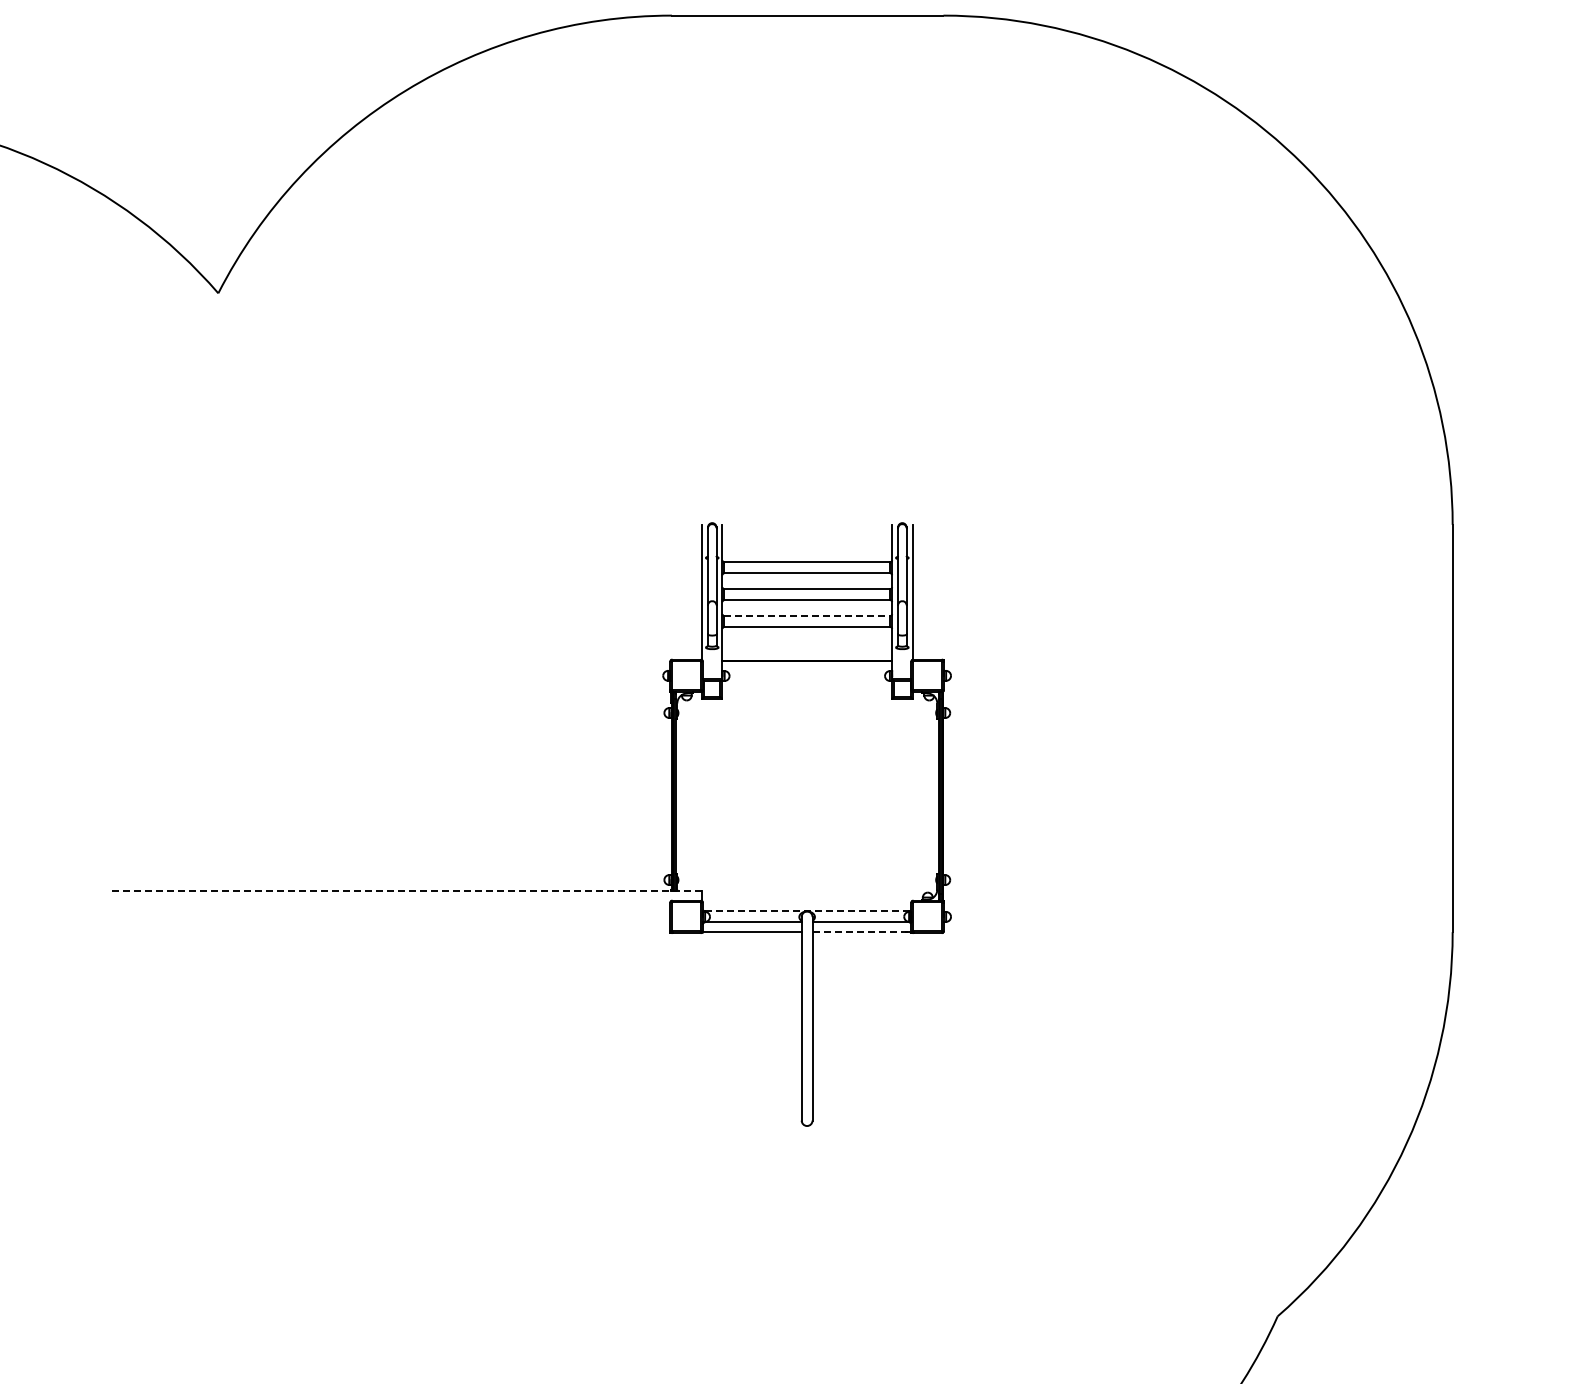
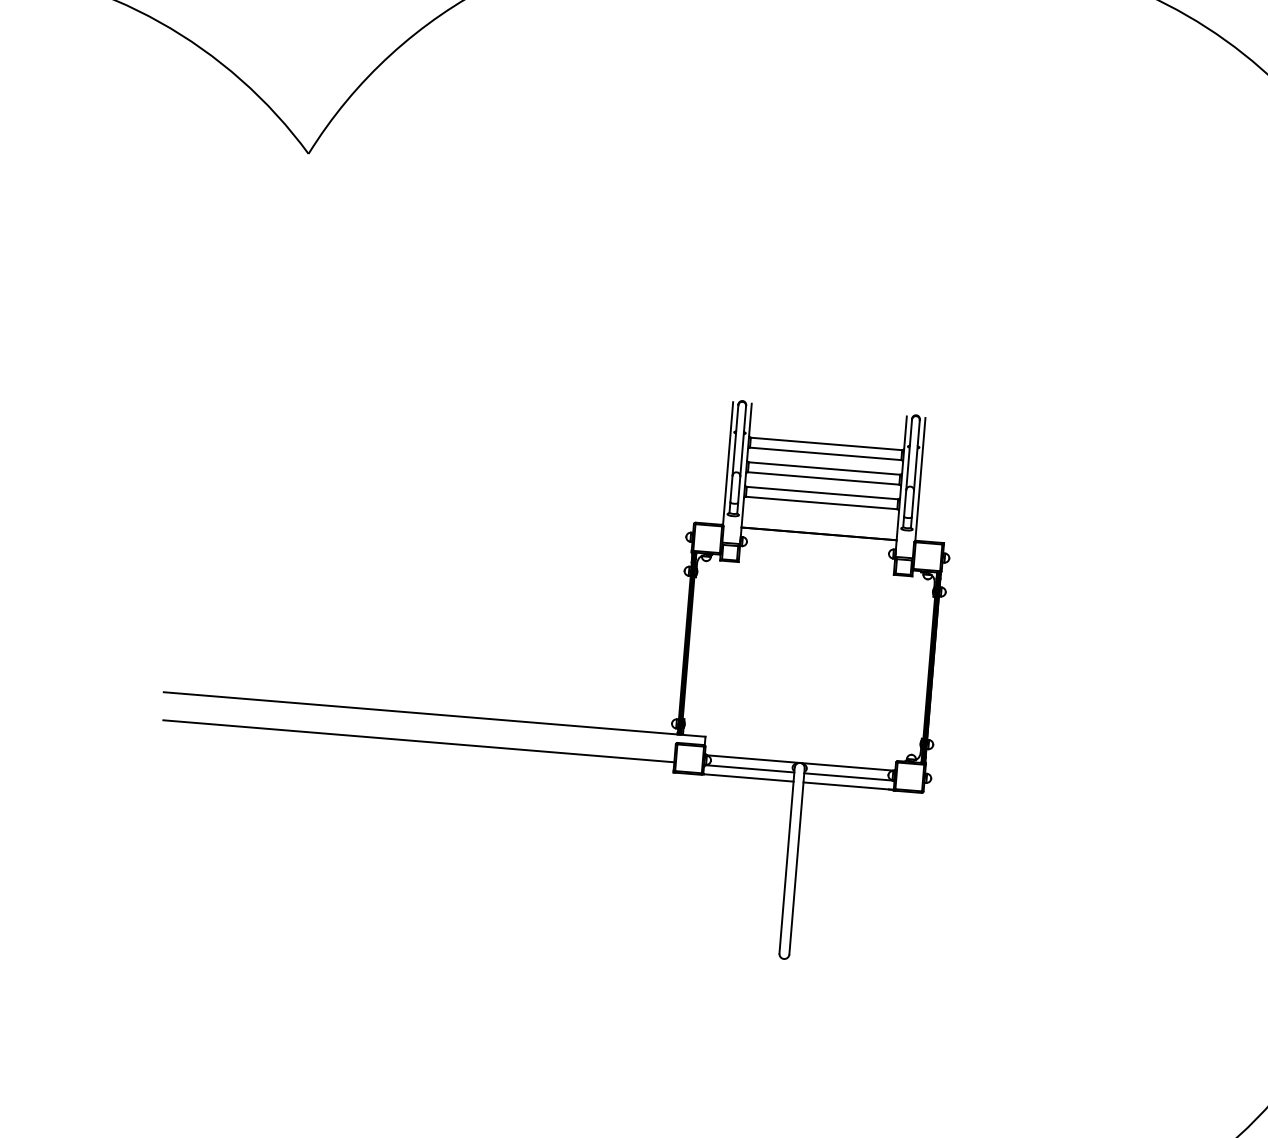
line: (807, 616) -> (822, 493), dashed -> solid
line: (404, 891) -> (433, 714), dashed -> solid
line: (807, 911) -> (800, 763), dashed -> solid
line: (390, 922) -> (418, 741), added
line: (862, 932) -> (849, 786), dashed -> solid

